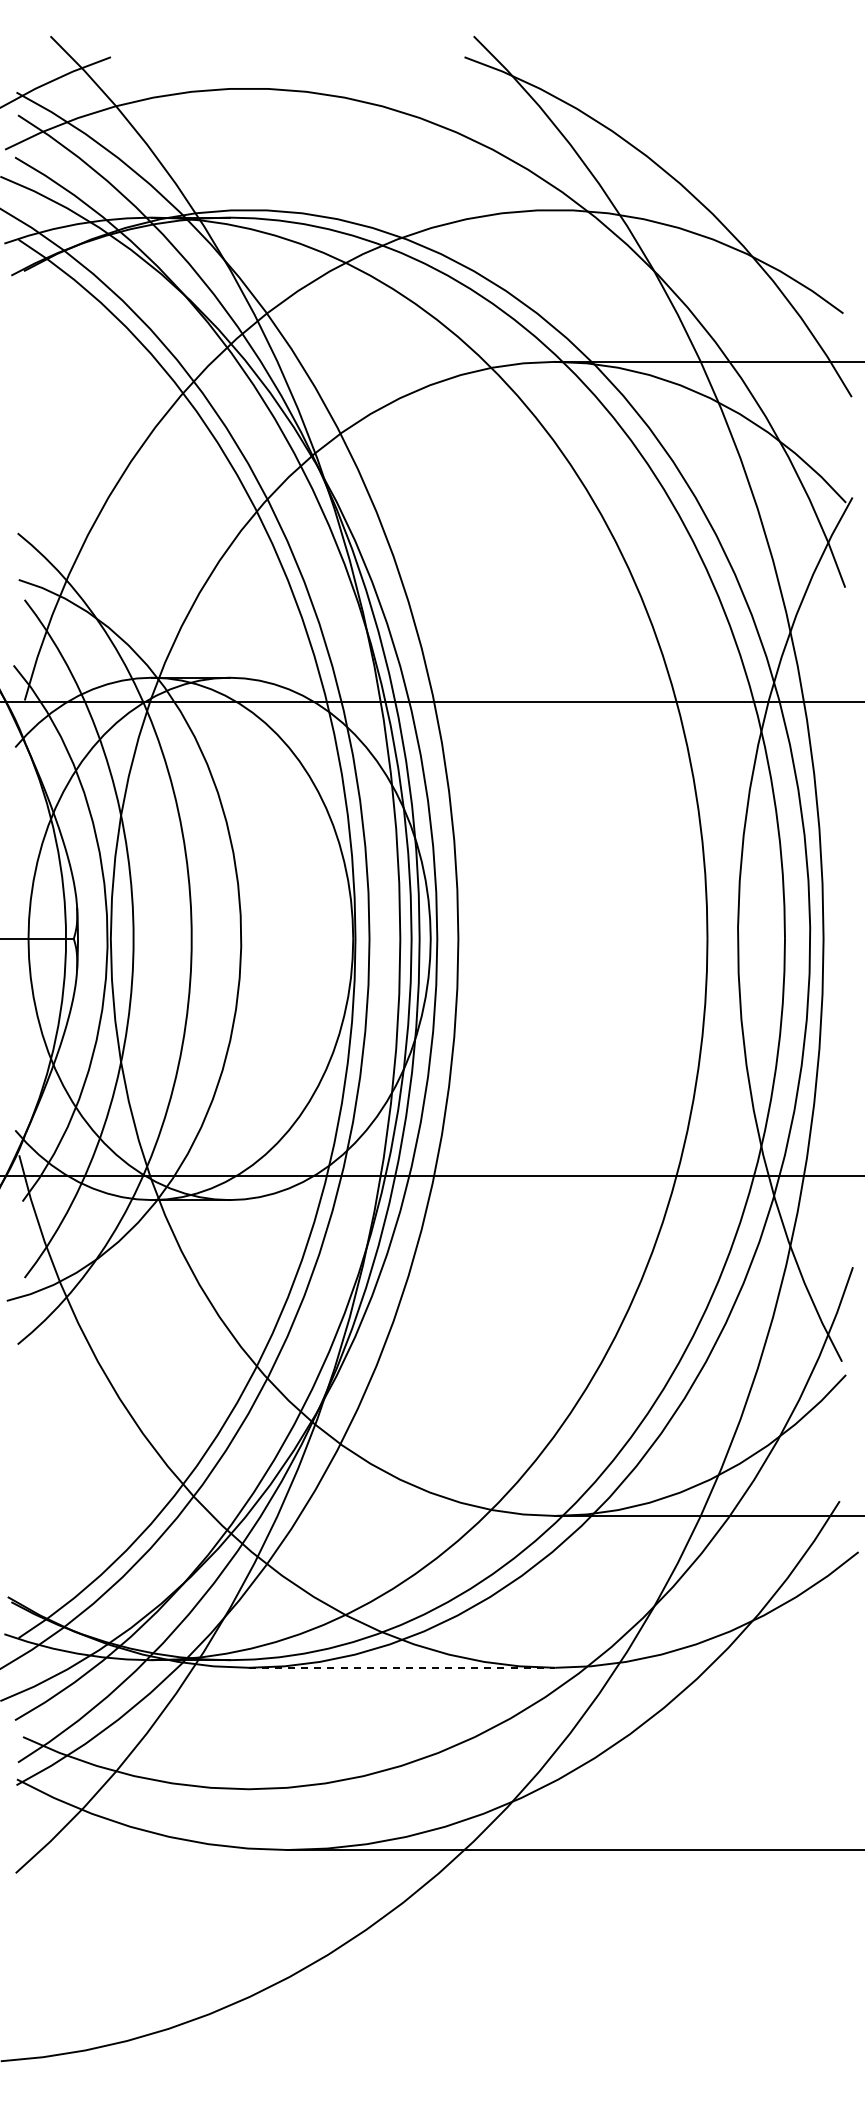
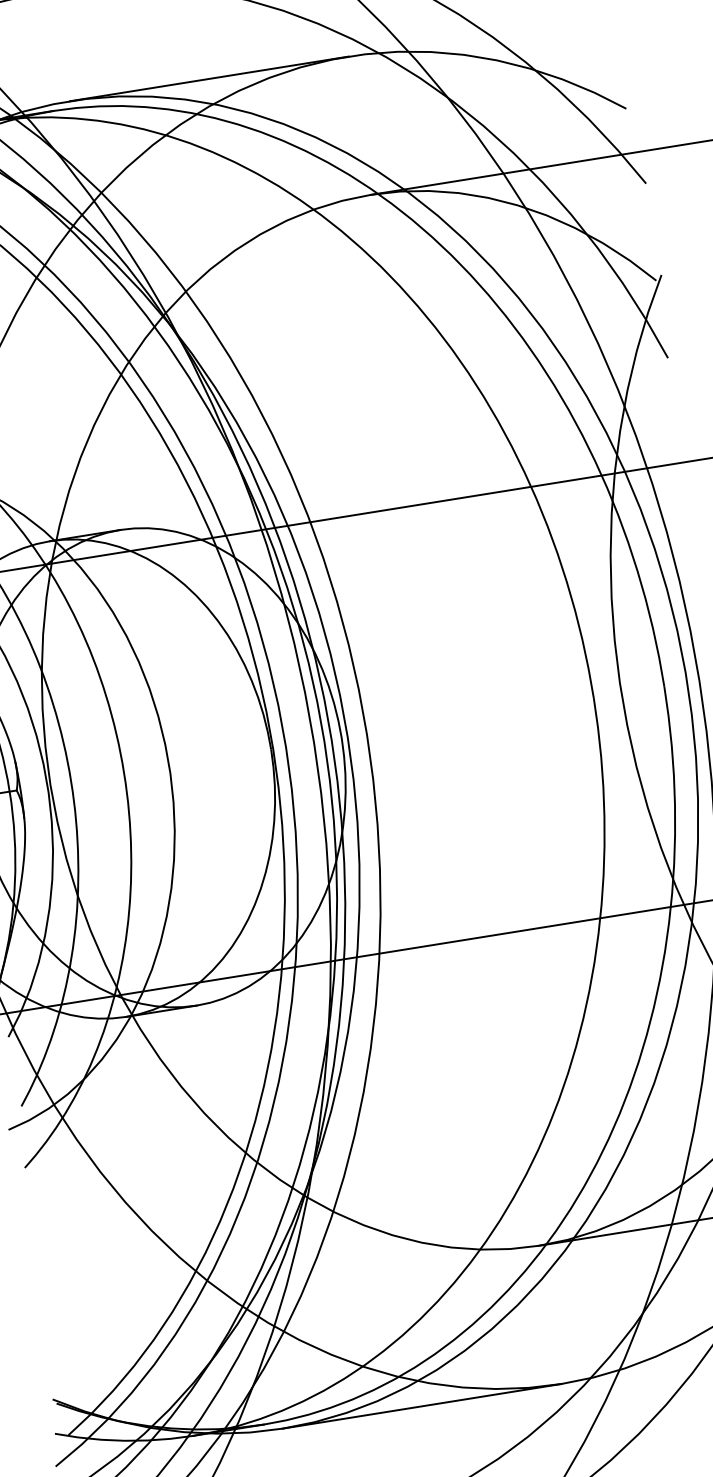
line: (402, 210) -> (209, 79), added
line: (402, 1667) -> (422, 1406), dashed -> solid

